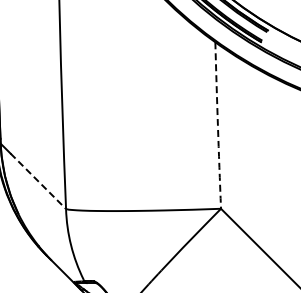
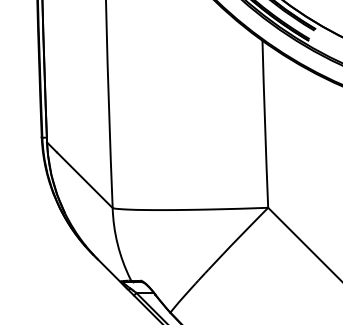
arc: (218, 125) -> (265, 124), dashed -> solid
line: (38, 181) -> (85, 180), dashed -> solid

